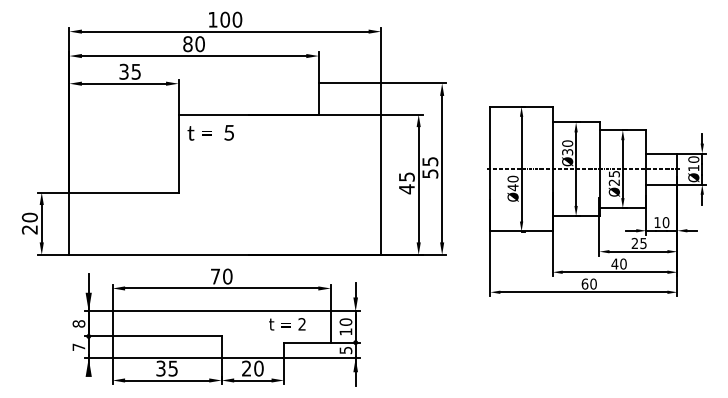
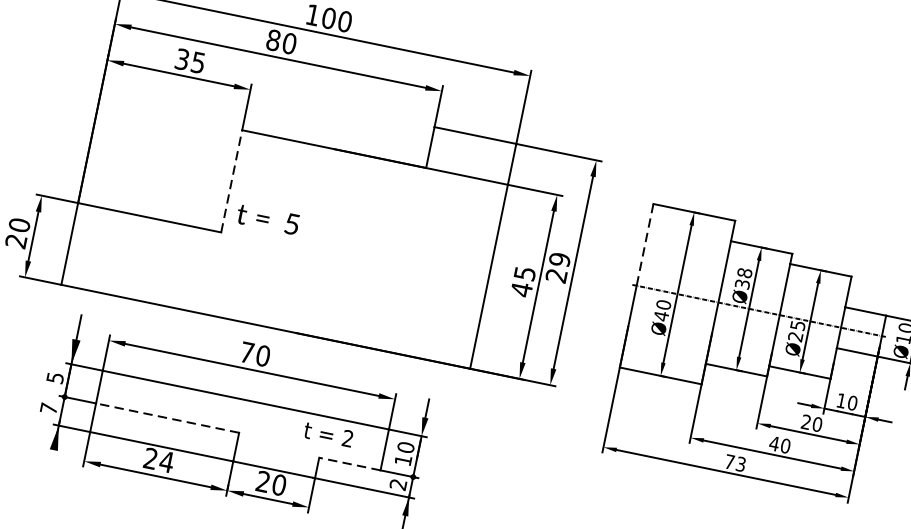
text: (210, 132) -> (267, 218), moved
line: (490, 138) -> (645, 245), solid -> dashed
text: (567, 143) -> (744, 272), Ø30 -> Ø38
line: (178, 153) -> (231, 181), solid -> dashed
text: (430, 167) -> (558, 267), 55 -> 29
text: (643, 243) -> (817, 424), 25 -> 20
text: (588, 283) -> (734, 462), 60 -> 73
text: (78, 323) -> (54, 377), 8 -> 5
line: (167, 336) -> (168, 418), solid -> dashed
line: (306, 342) -> (348, 463), solid -> dashed
text: (345, 350) -> (397, 484), 5 -> 2
text: (167, 368) -> (159, 460), 35 -> 24

